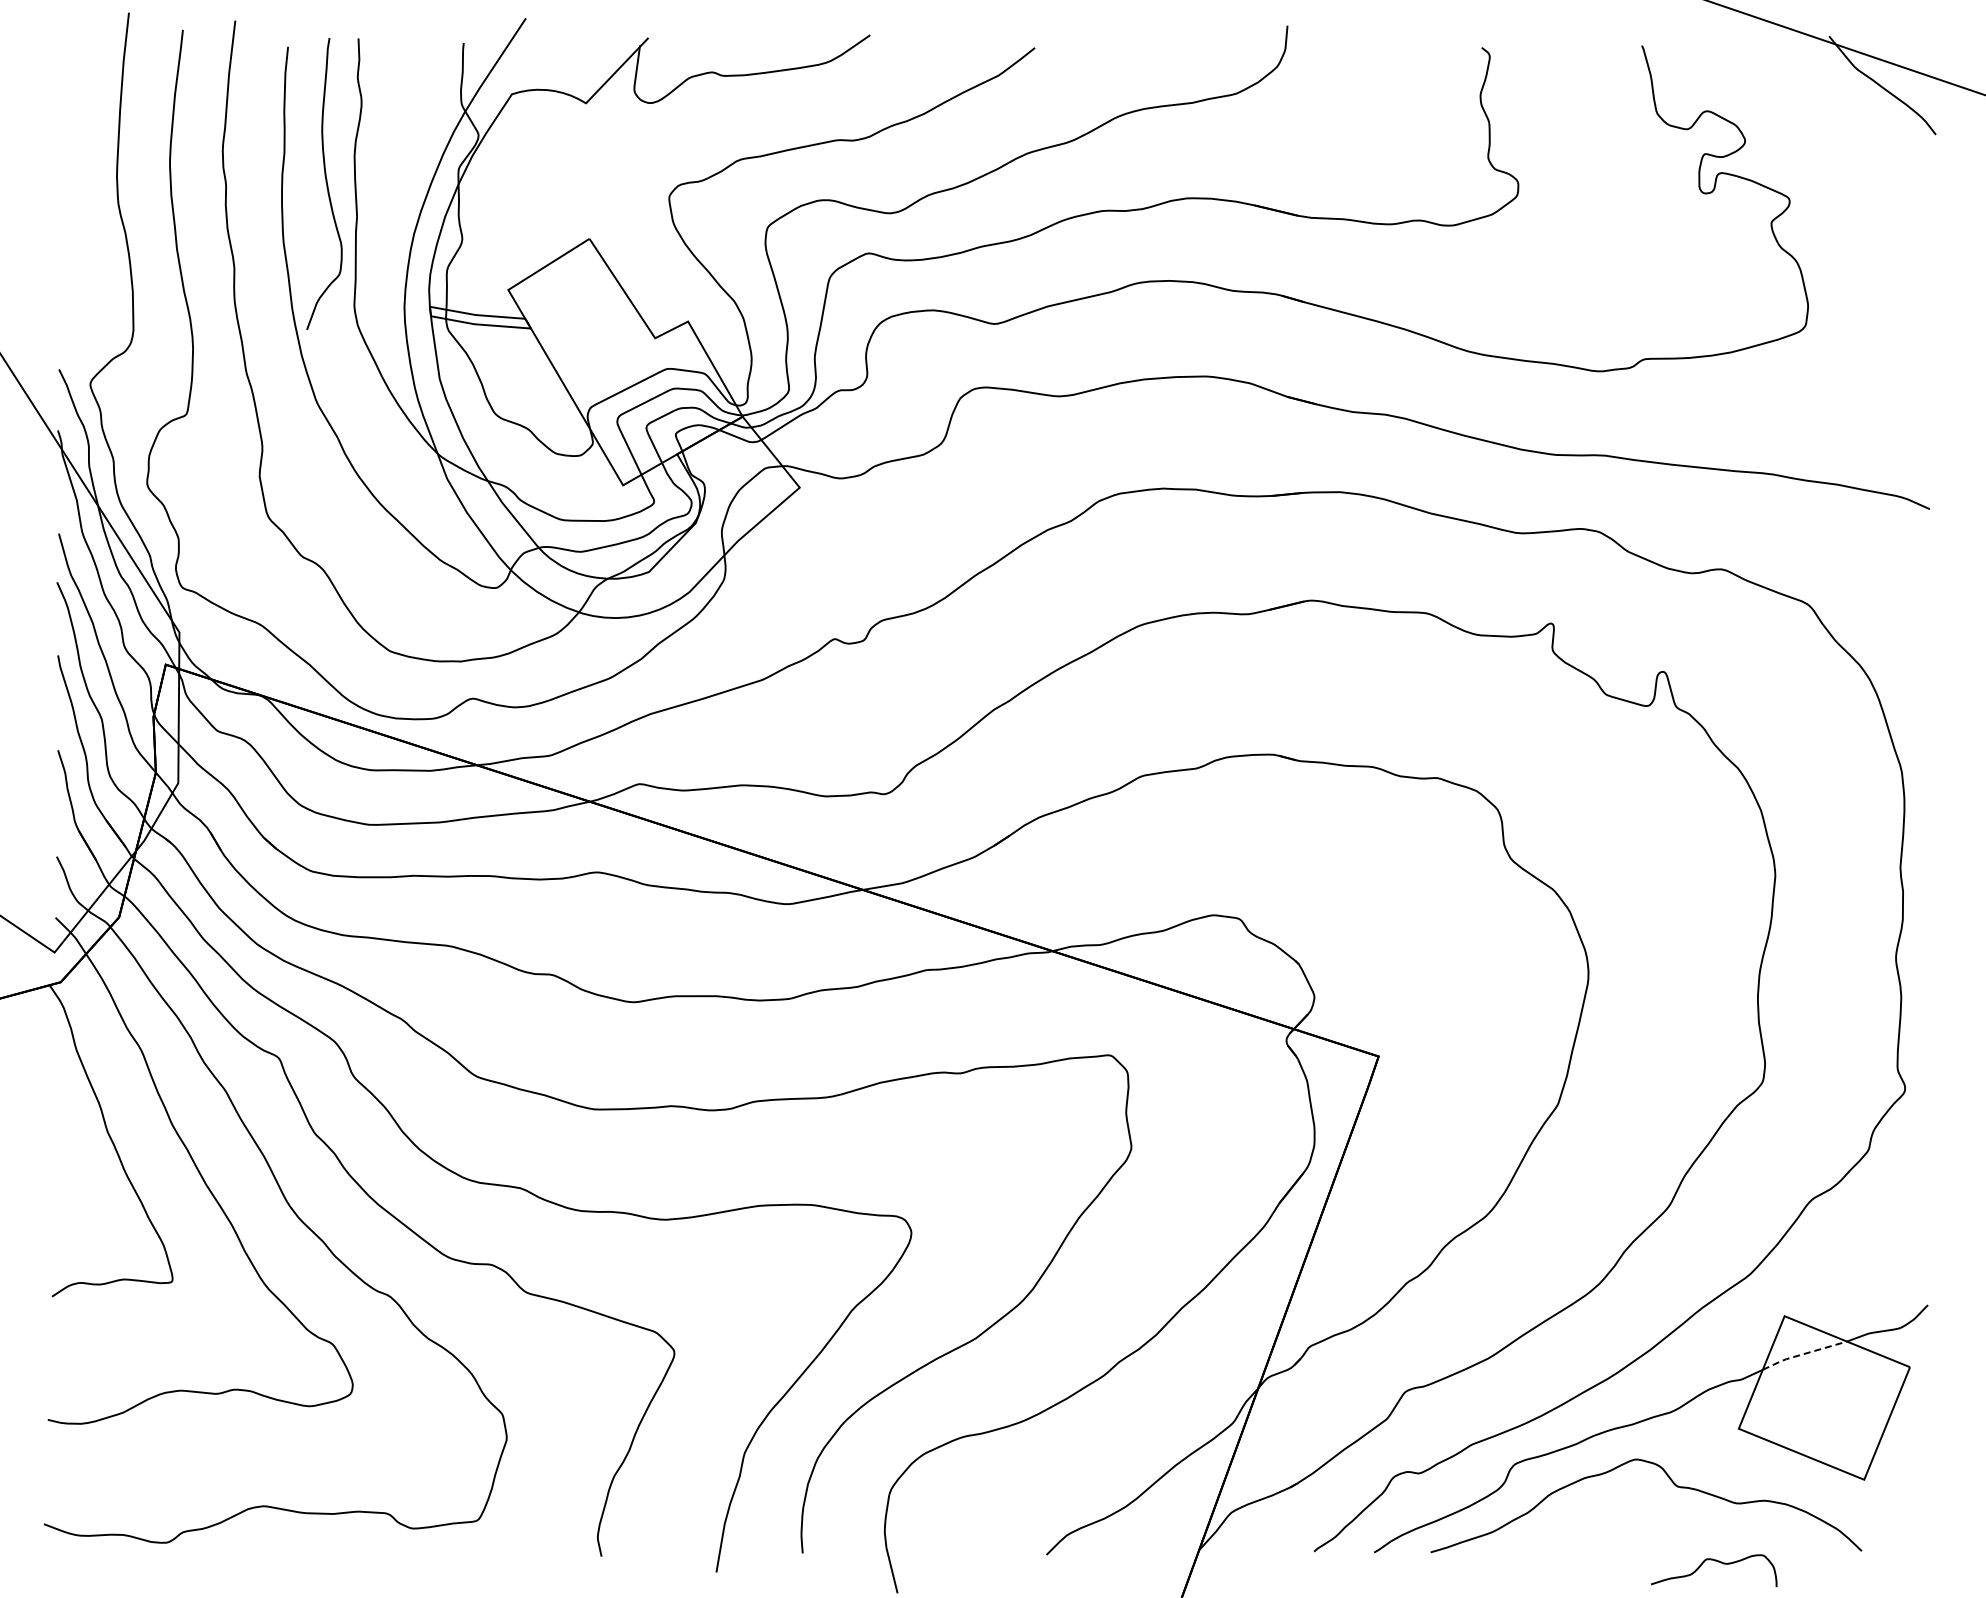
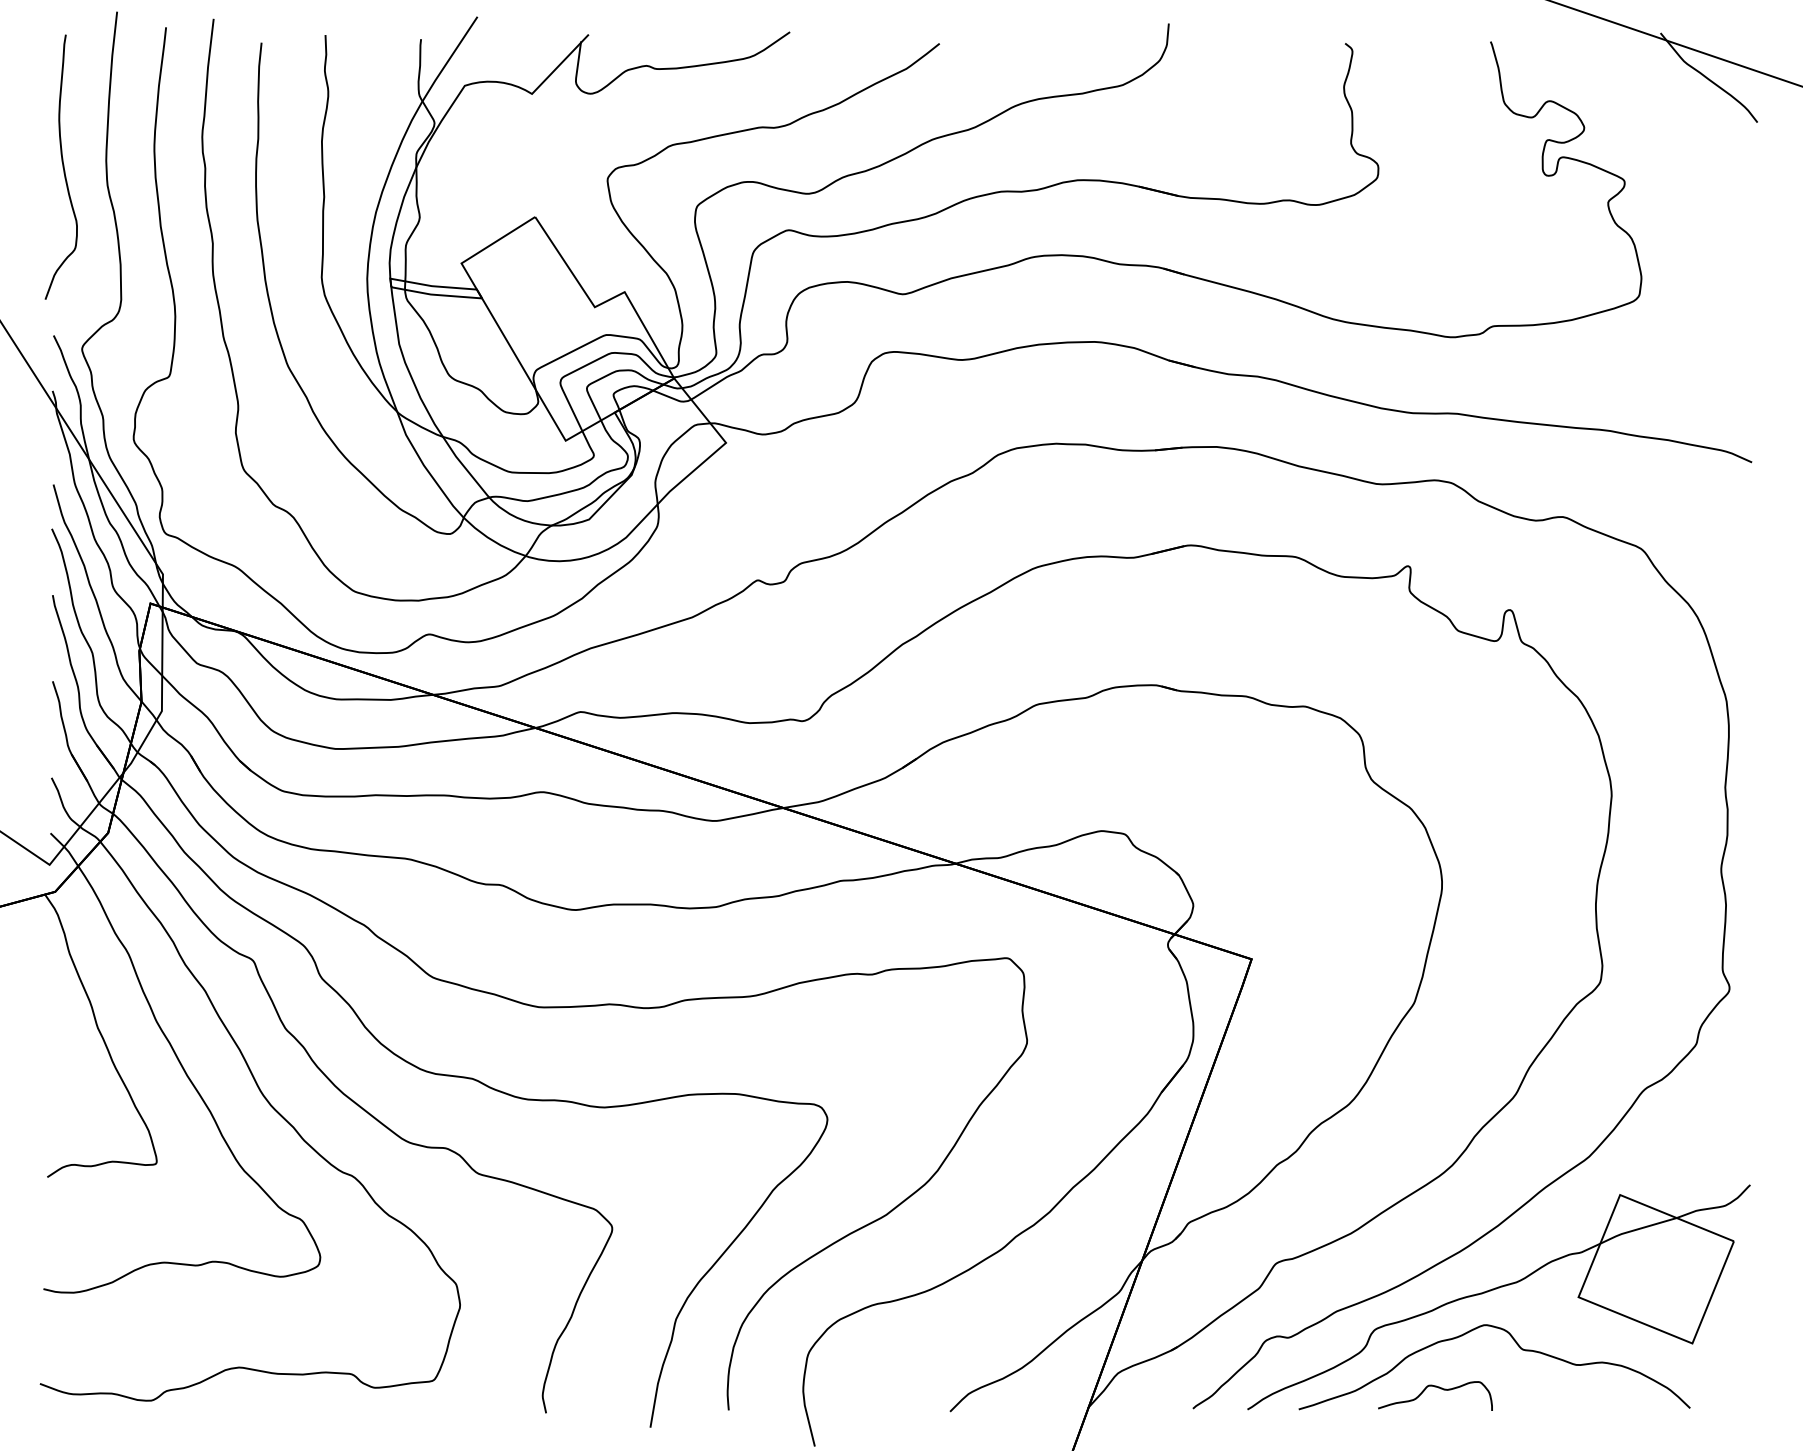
curve: (325, 182) -> (62, 165), moved
line: (1803, 1354) -> (1637, 1229), dashed -> solid
curve: (1718, 1562) -> (1439, 1388), moved

